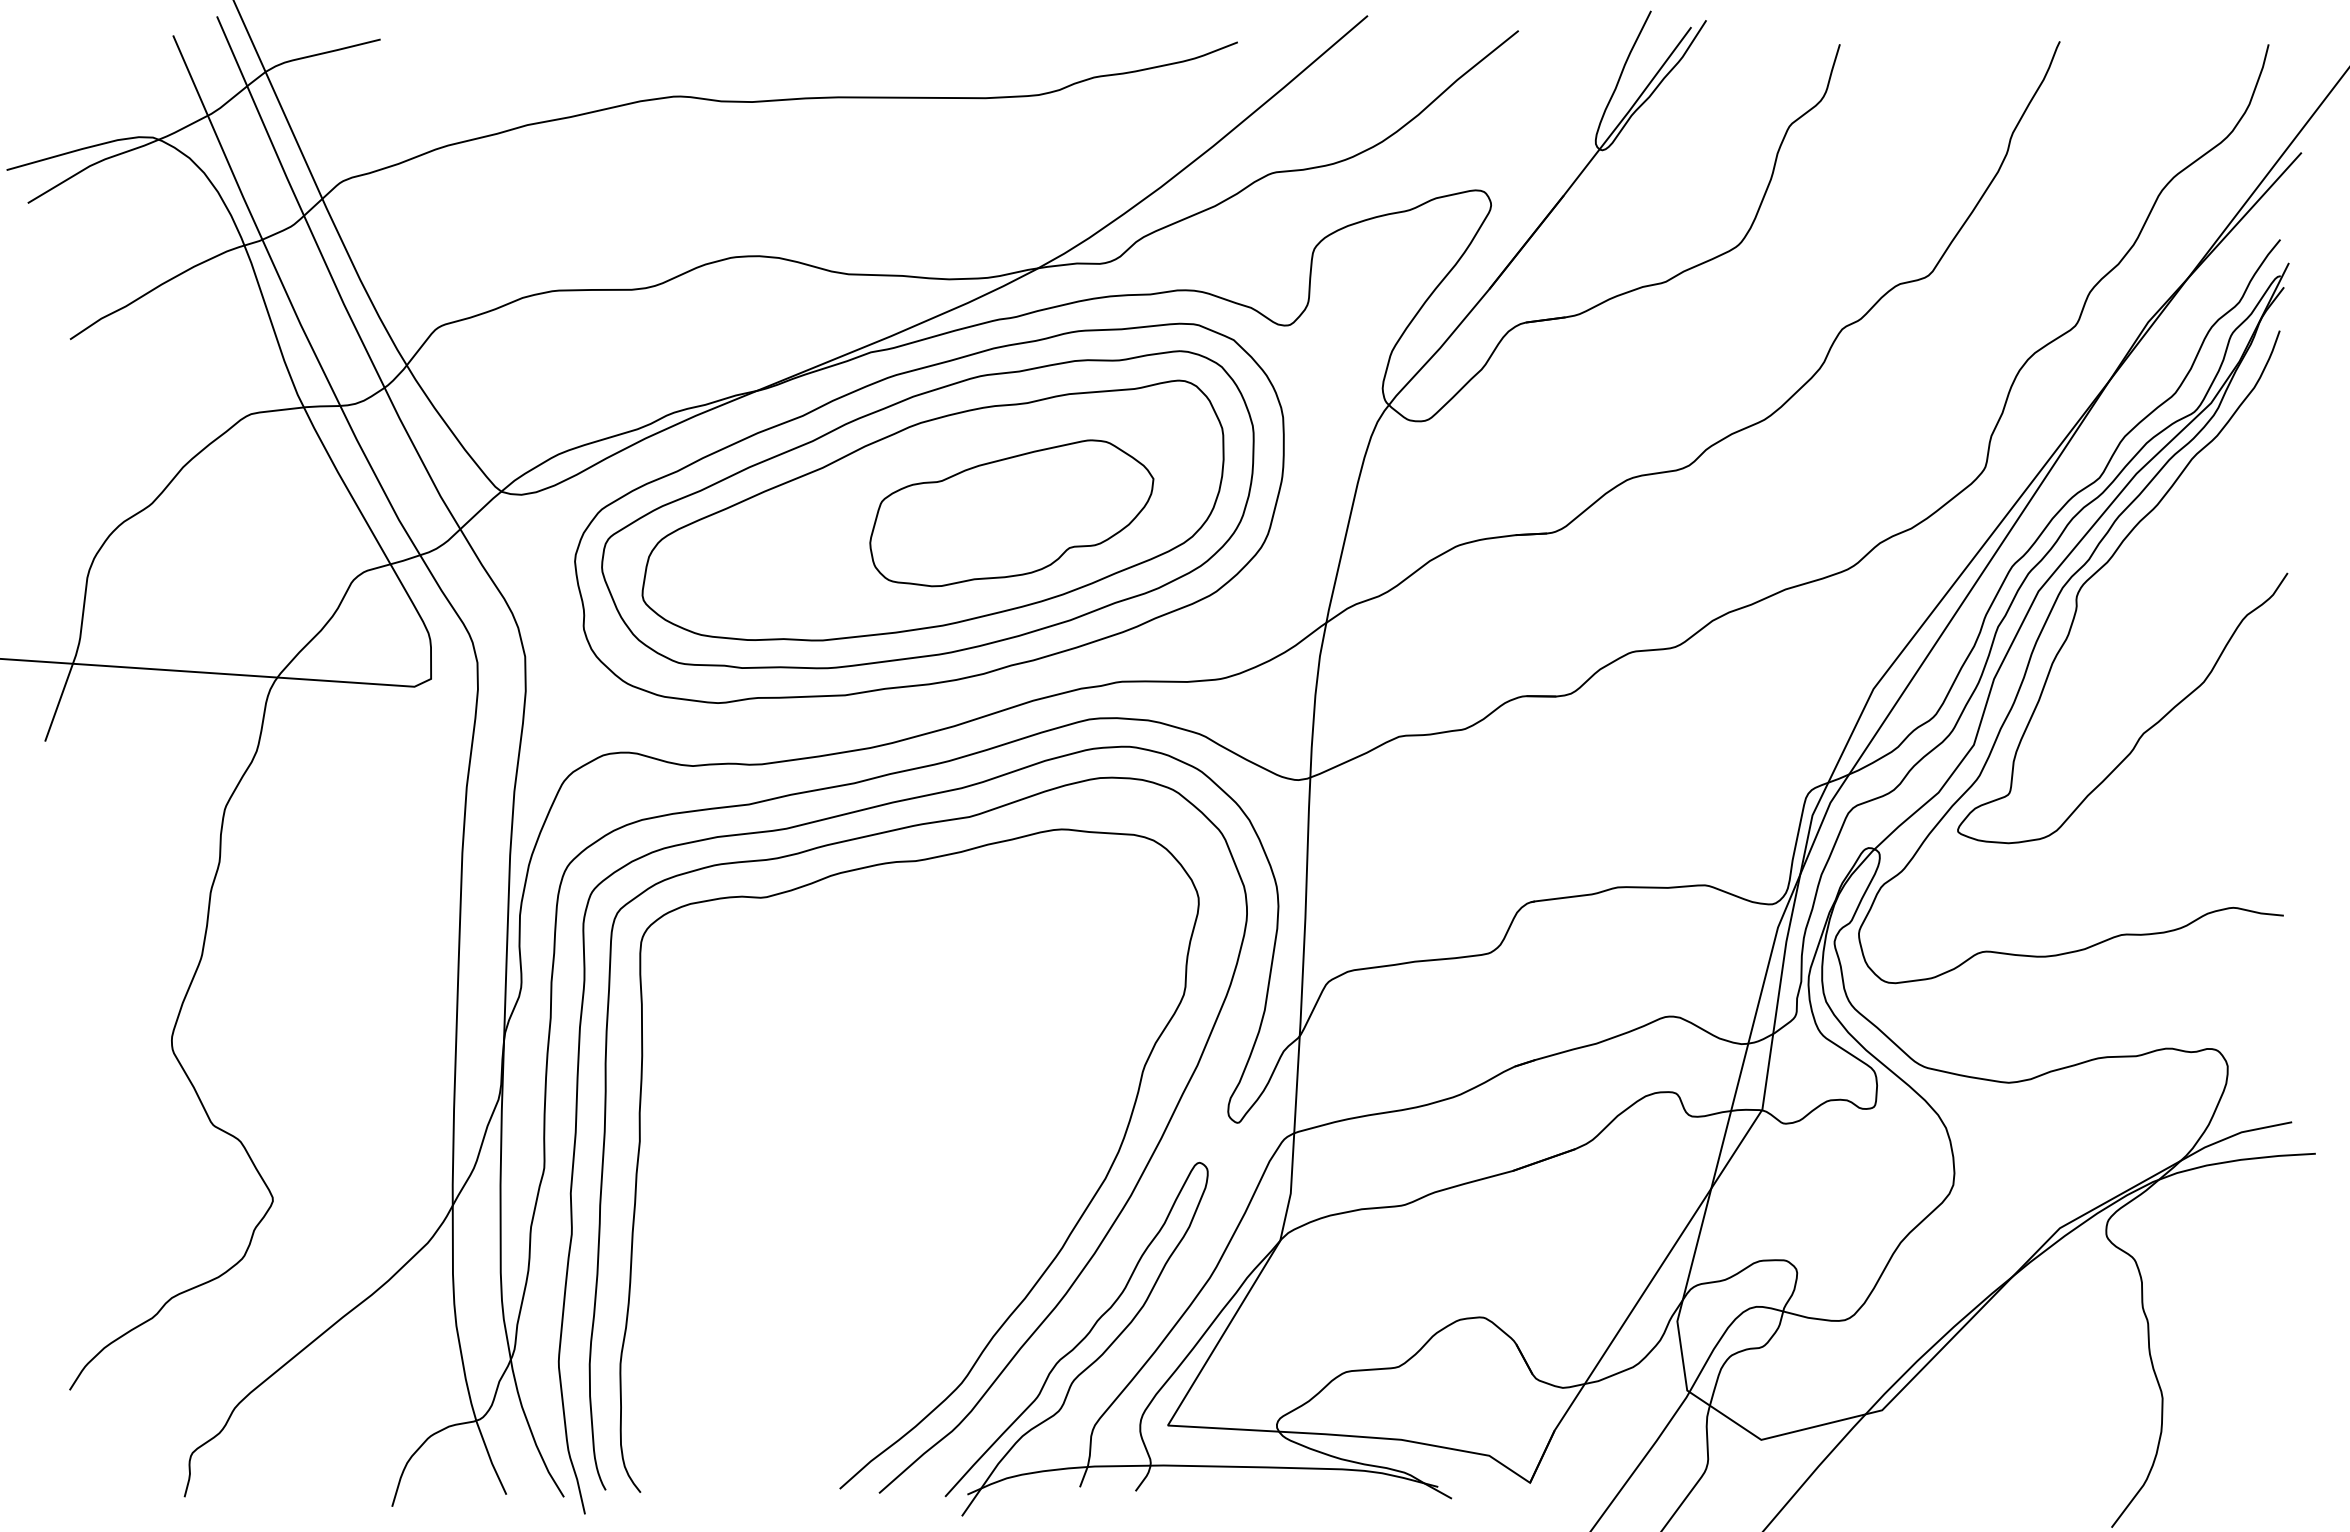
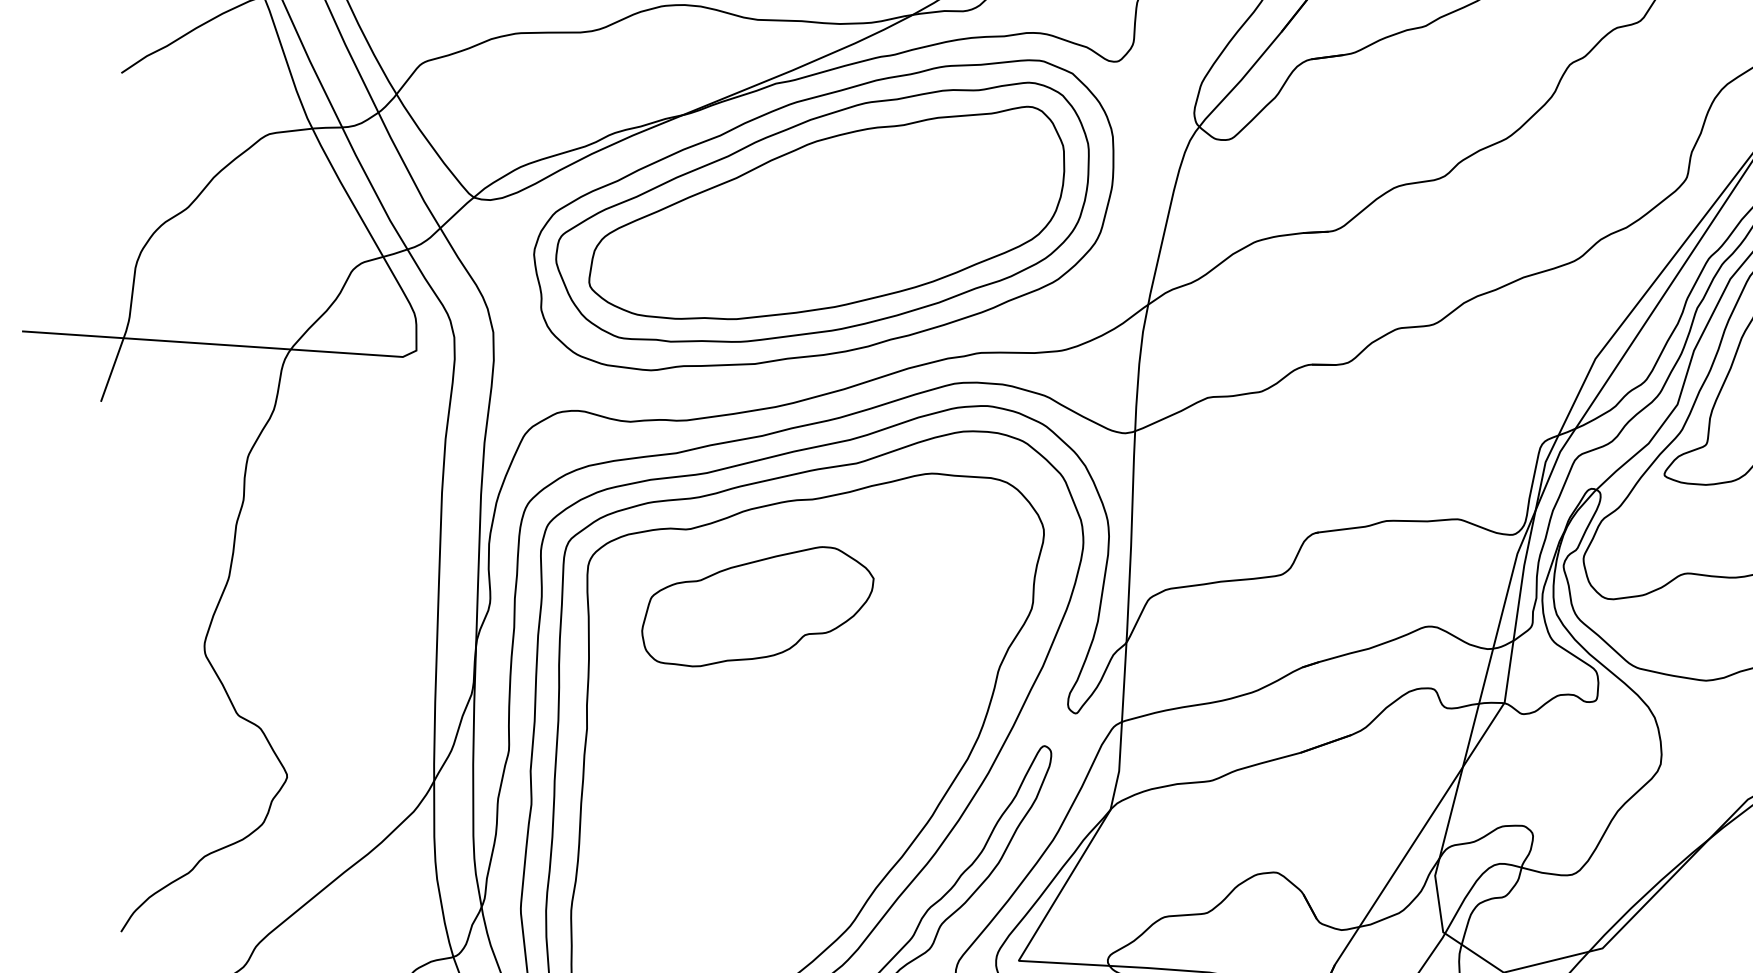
part: (1011, 513) -> (757, 606), moved

